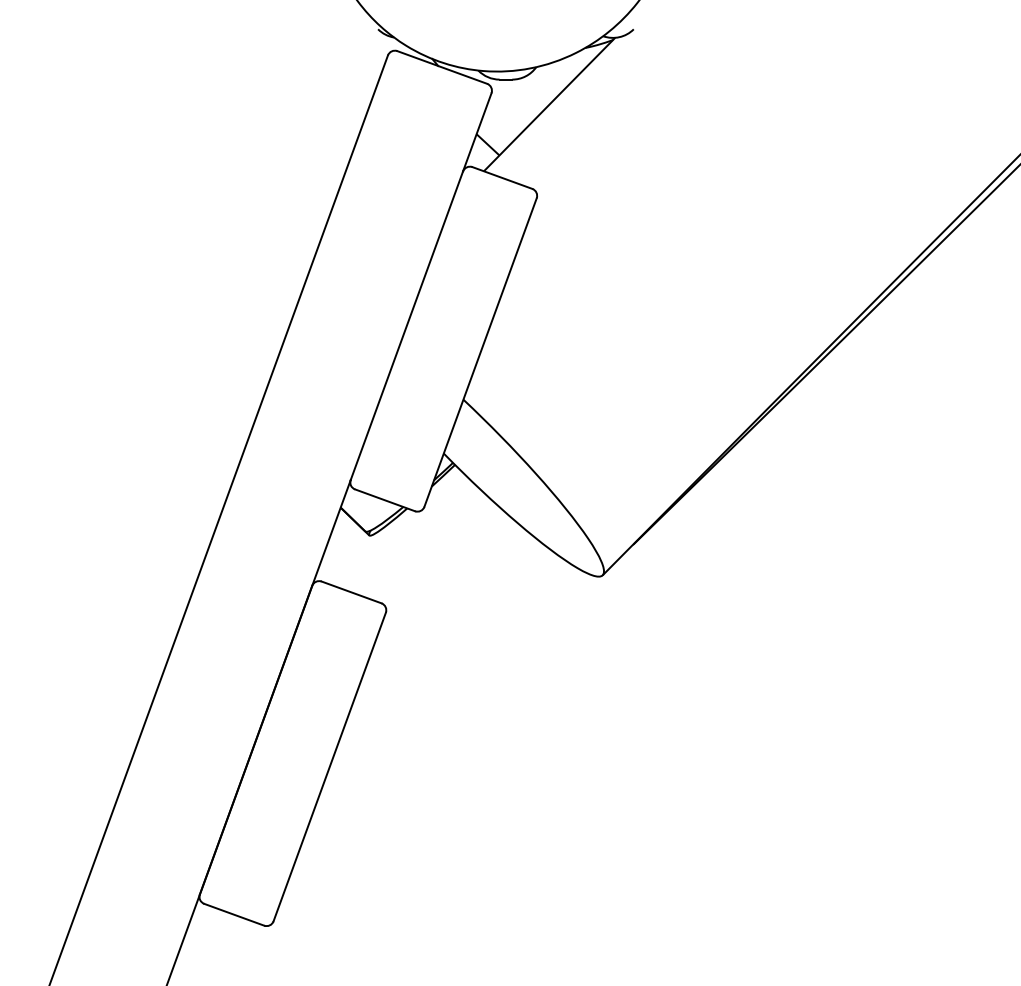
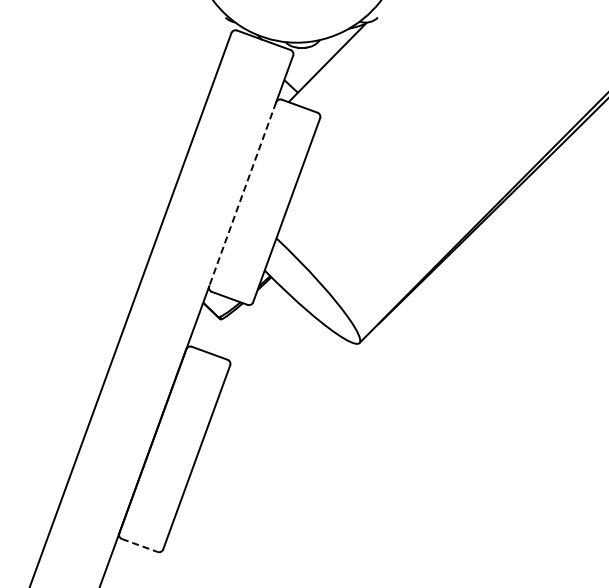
line: (406, 326) -> (242, 194), solid -> dashed
line: (233, 914) -> (139, 545), solid -> dashed

